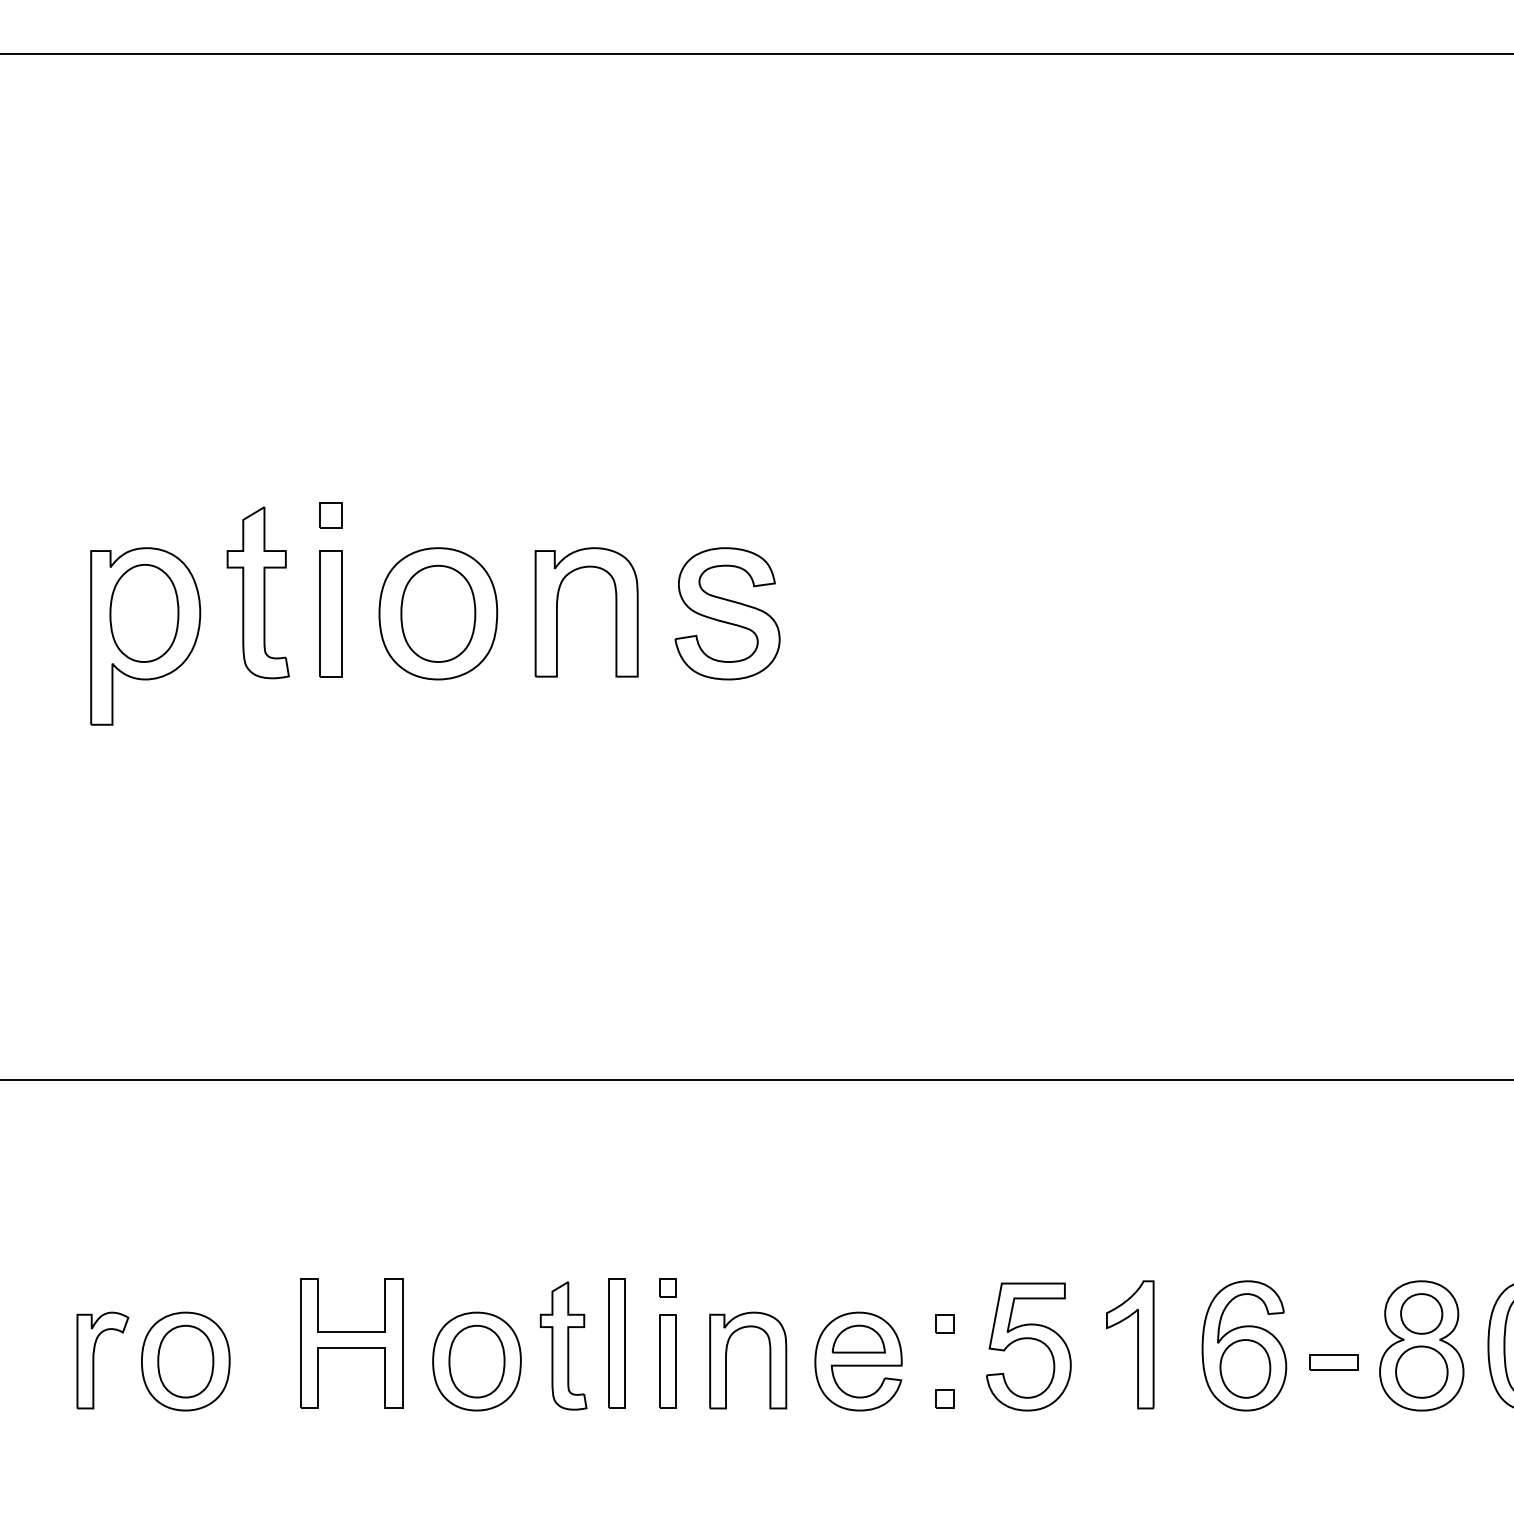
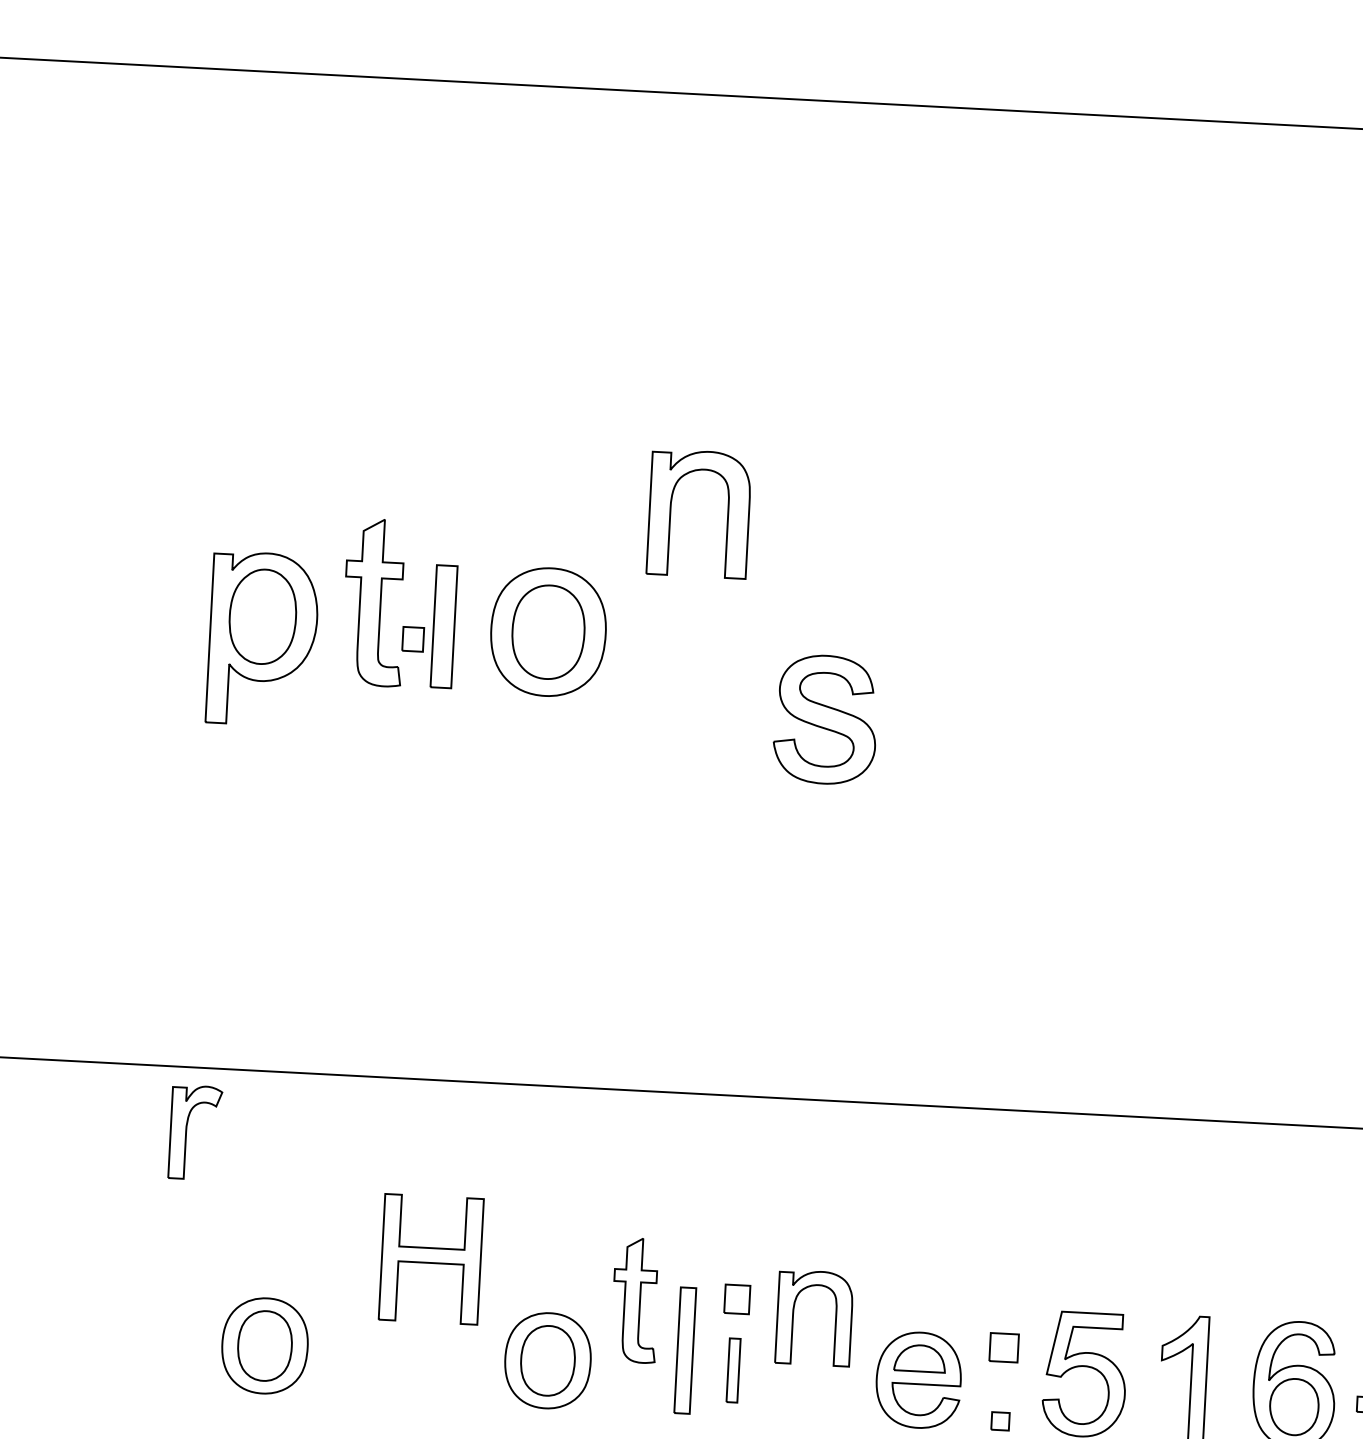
part: (330, 515) -> (412, 639), moved
part: (557, 612) -> (670, 512), moved
part: (727, 613) -> (825, 719), moved
part: (667, 1287) -> (736, 1298), size x1.6
part: (944, 1323) -> (1004, 1347), size x1.6
part: (351, 1343) -> (431, 1259), moved
part: (563, 1345) -> (635, 1300), moved
part: (94, 1360) -> (187, 1132), moved
part: (769, 1360) -> (835, 1319), moved
part: (667, 1361) -> (733, 1370), size x0.7

